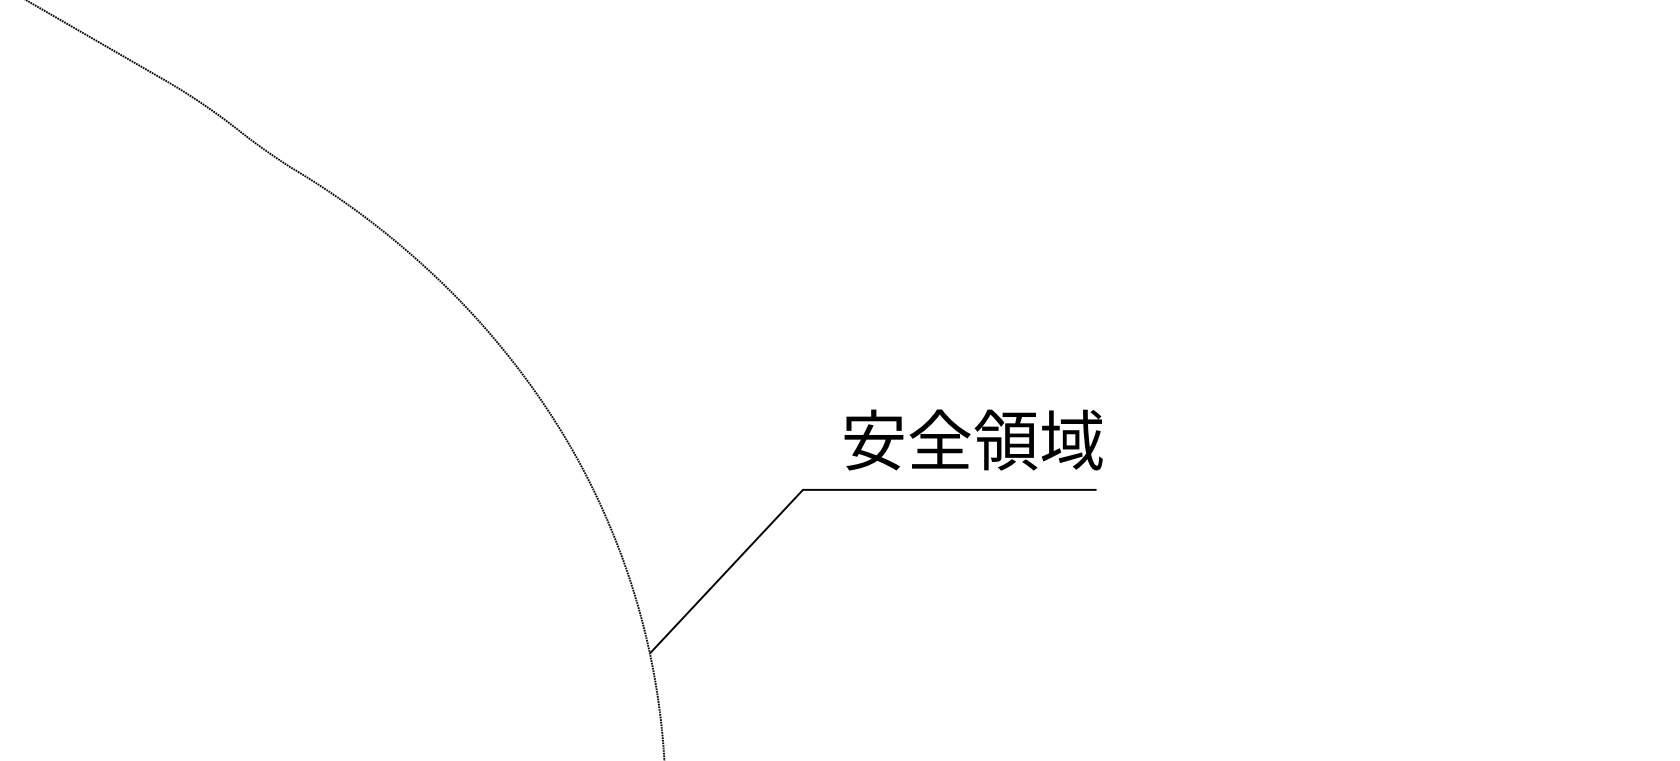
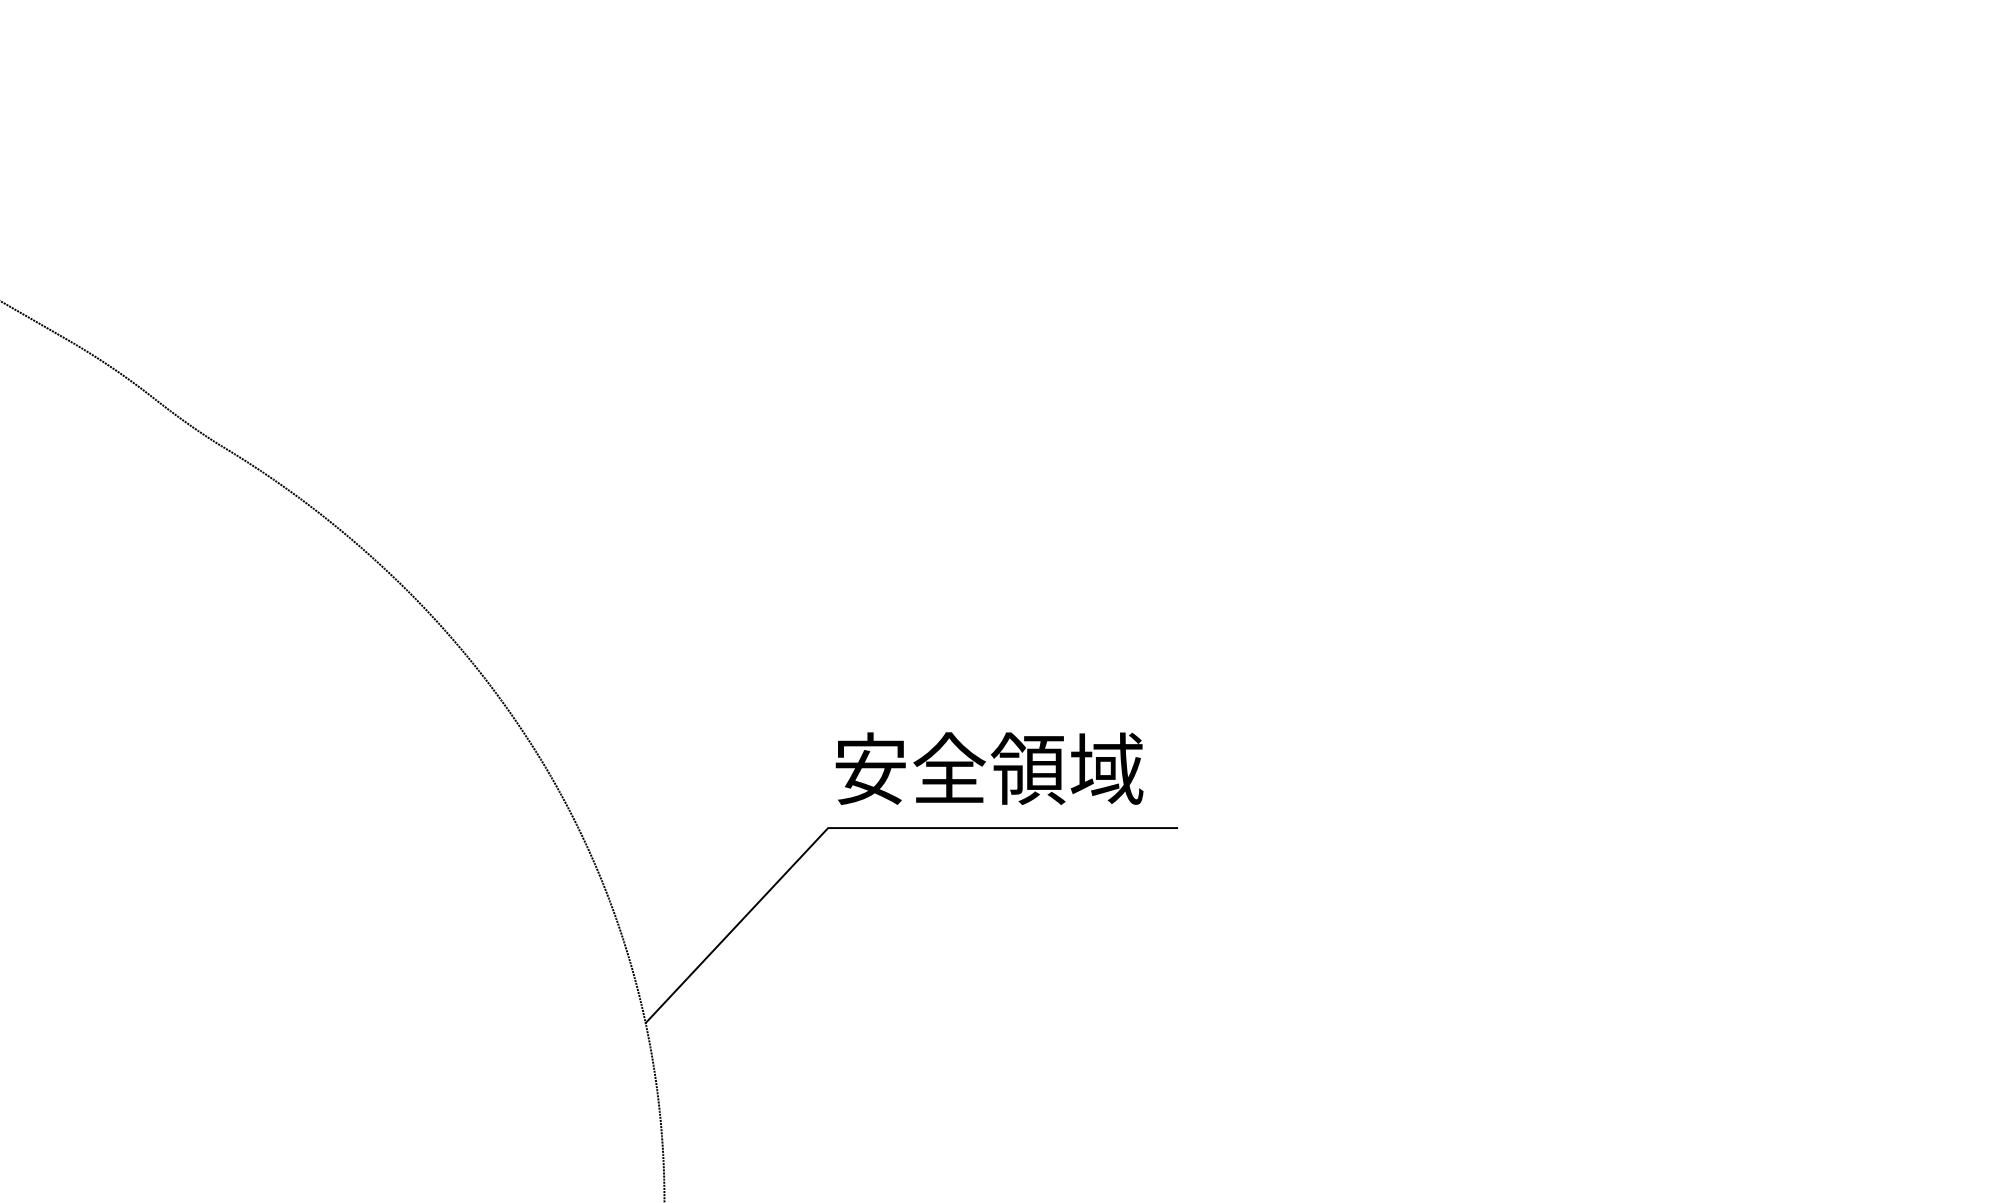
text: (973, 439) -> (989, 768), moved

